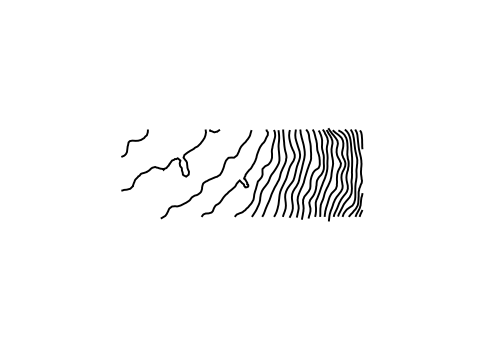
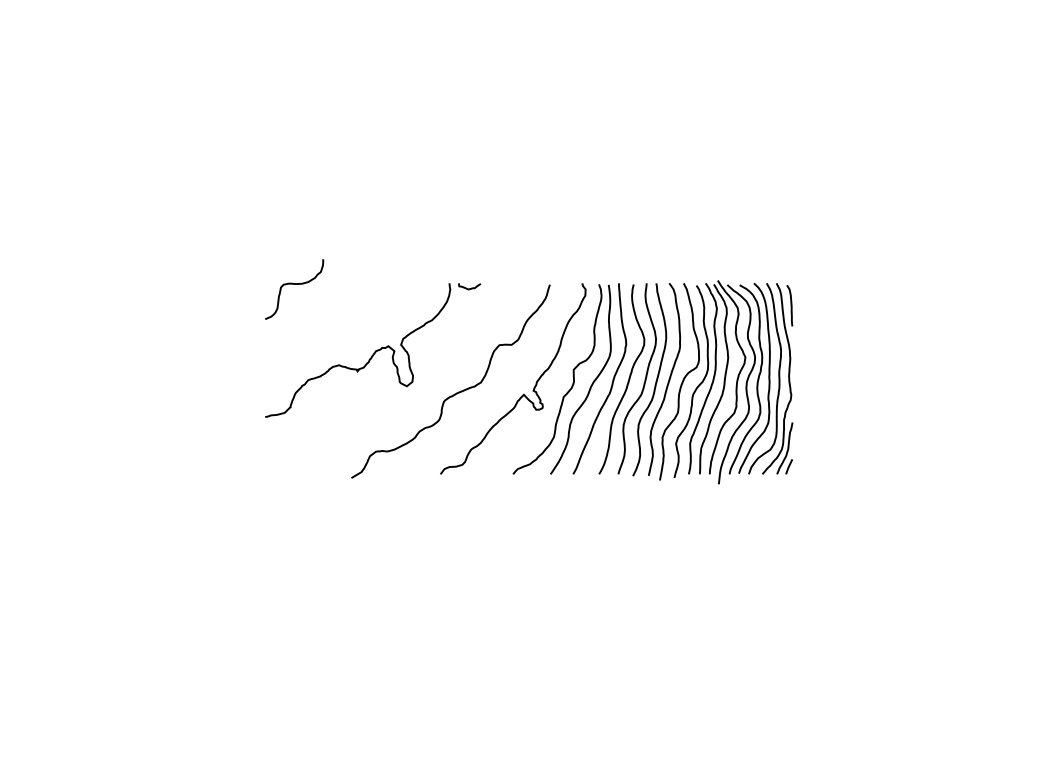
curve: (134, 141) -> (293, 285), moved

